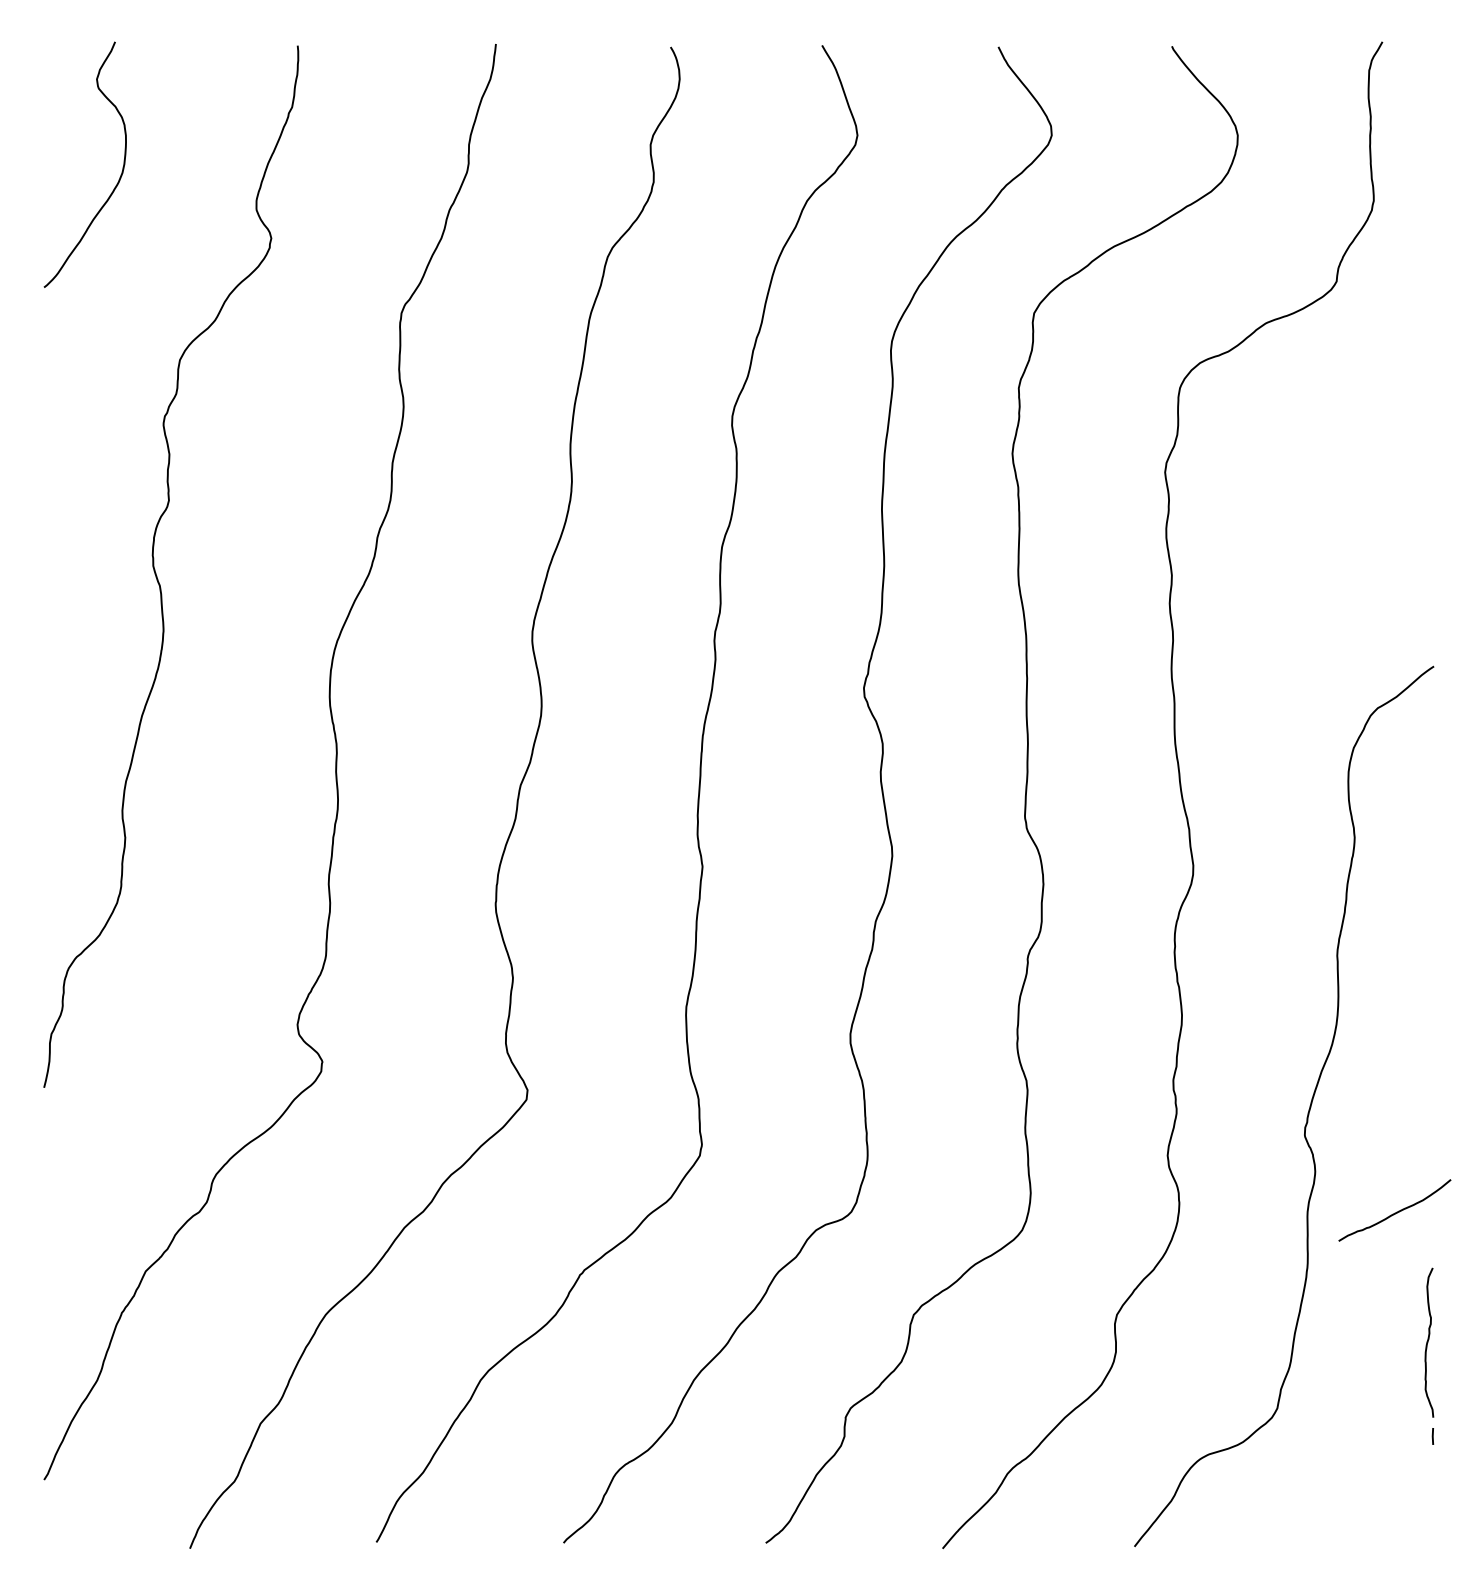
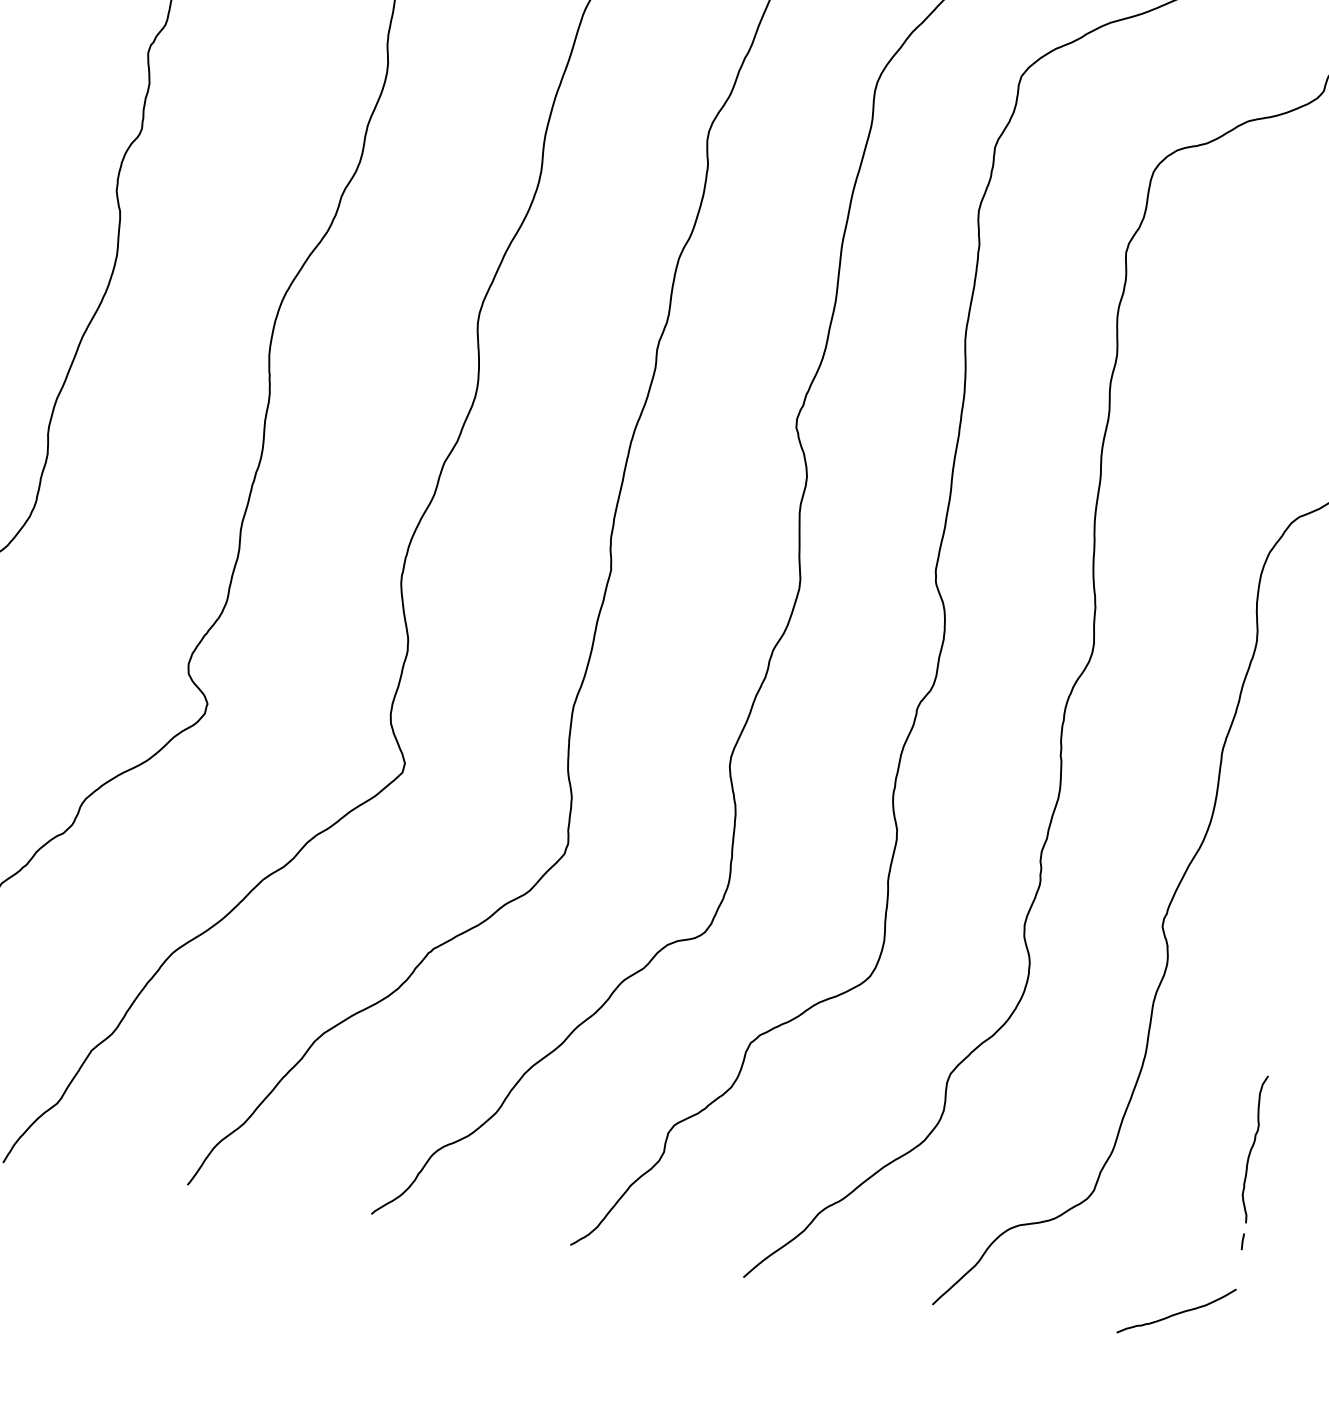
curve: (1394, 1212) -> (1175, 1313), moved

